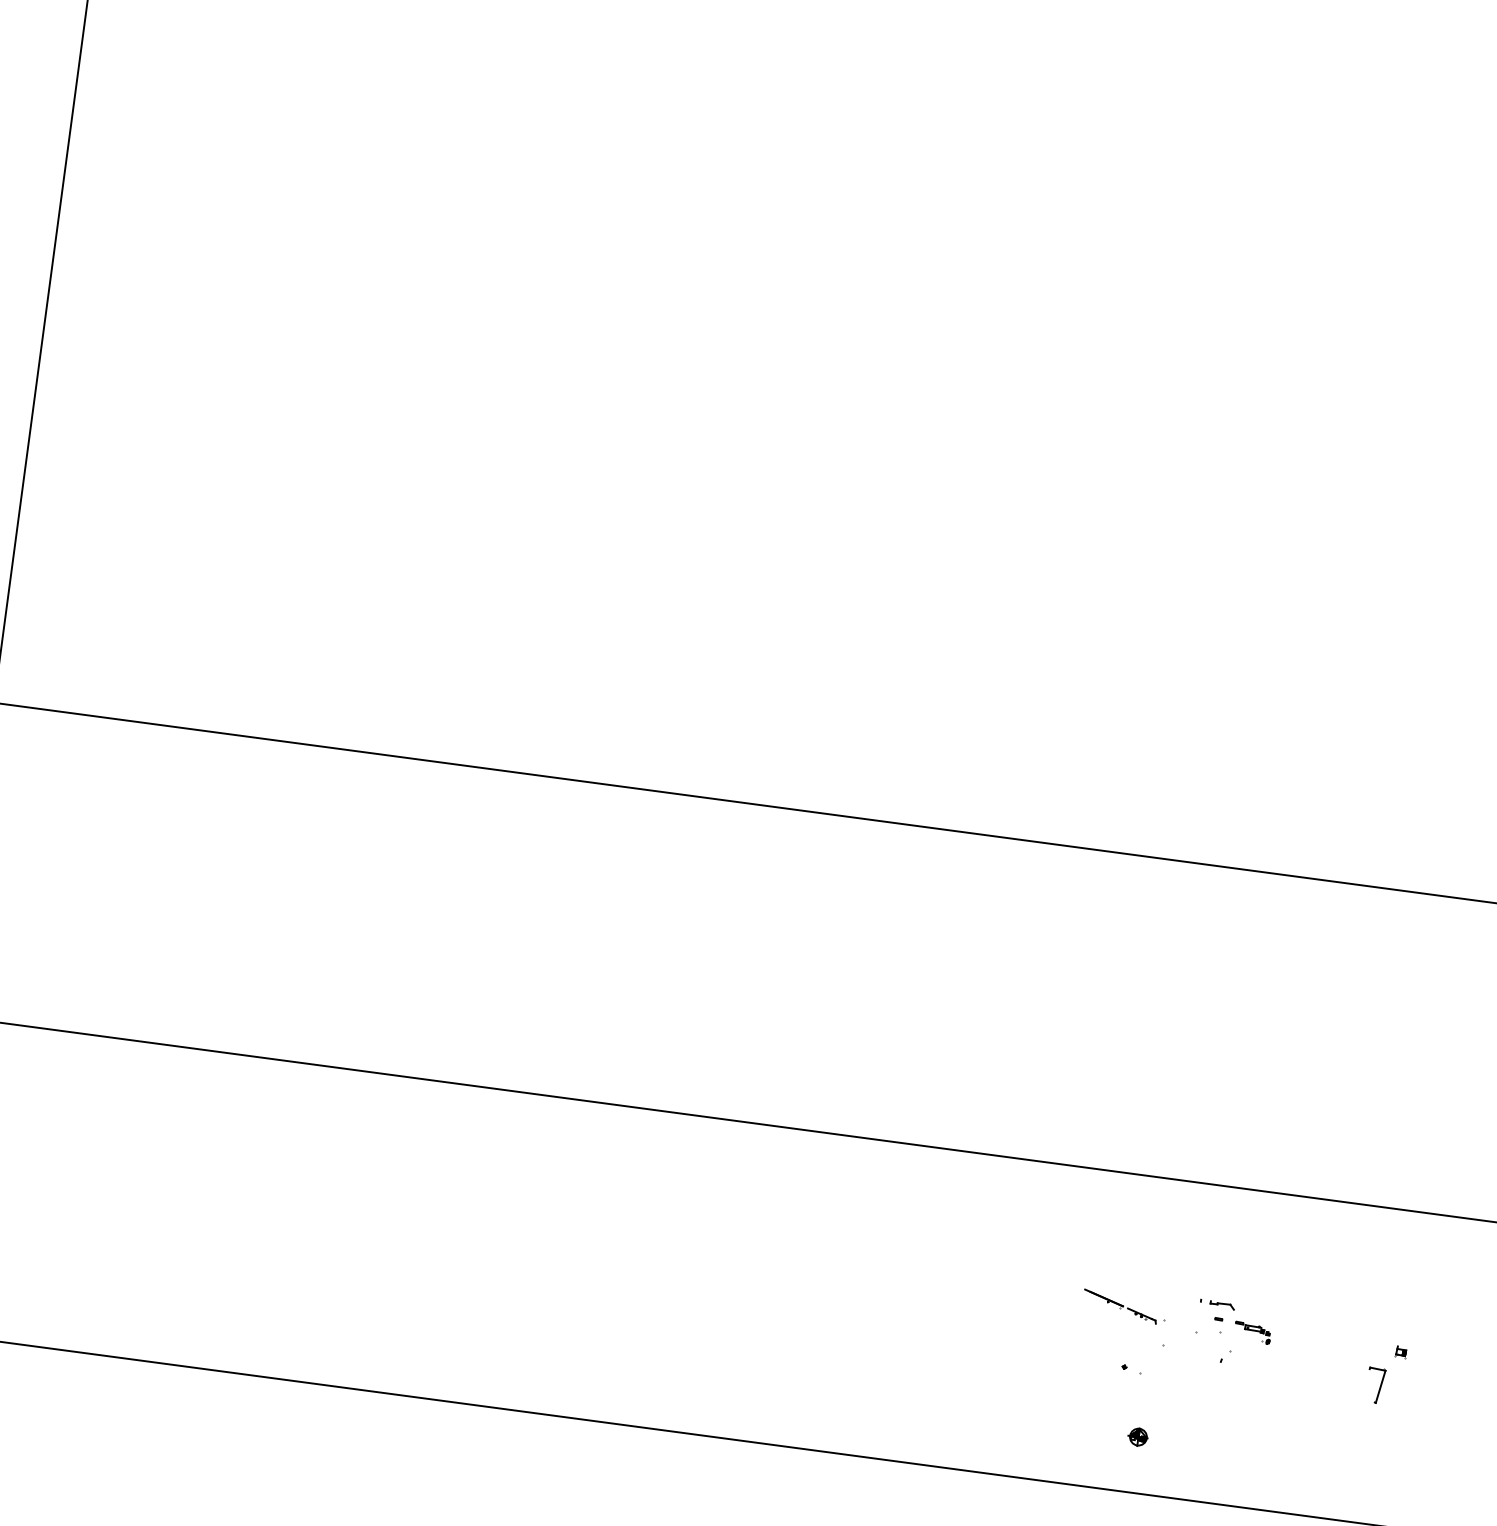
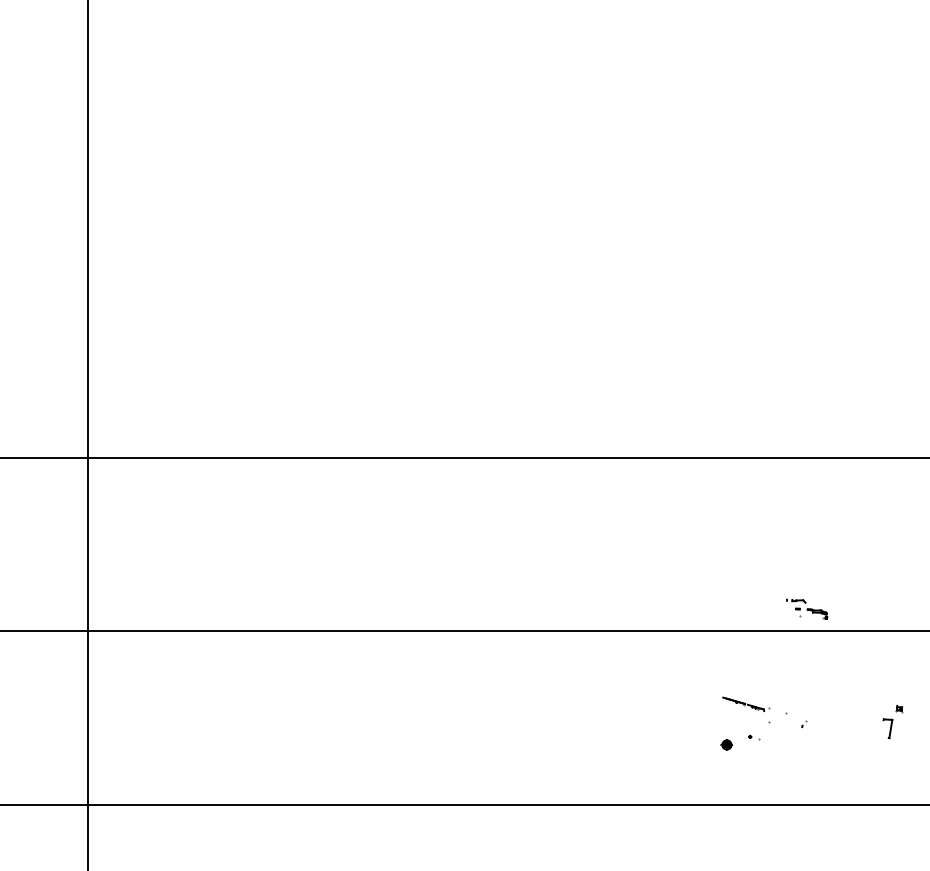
part: (1236, 1320) -> (807, 608), moved
part: (1137, 1436) -> (726, 744), moved

